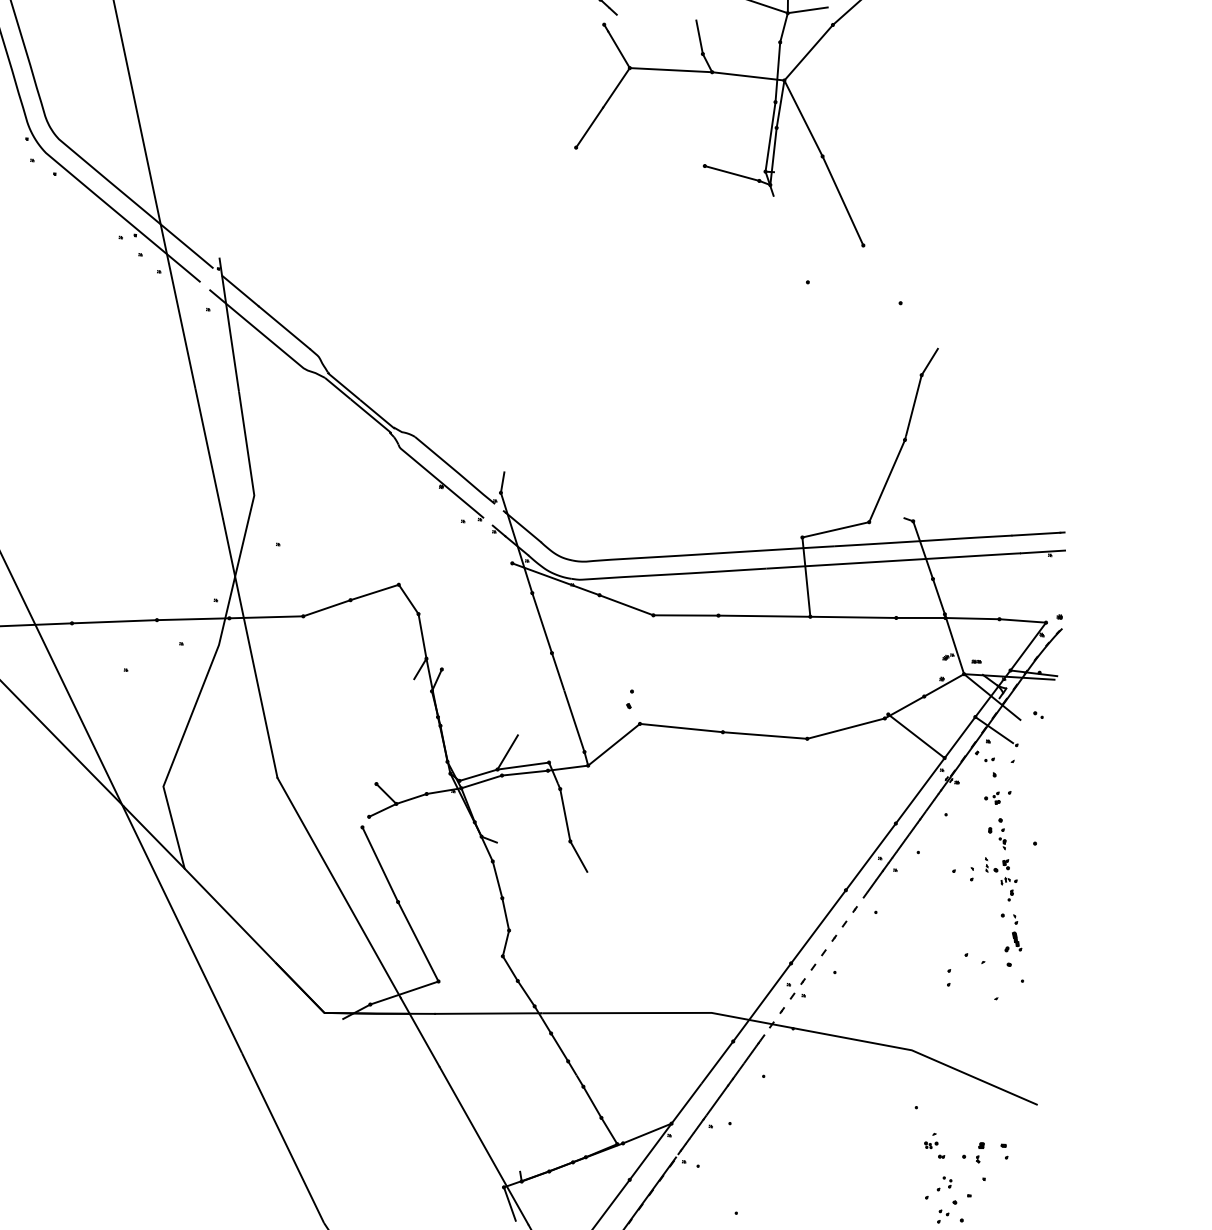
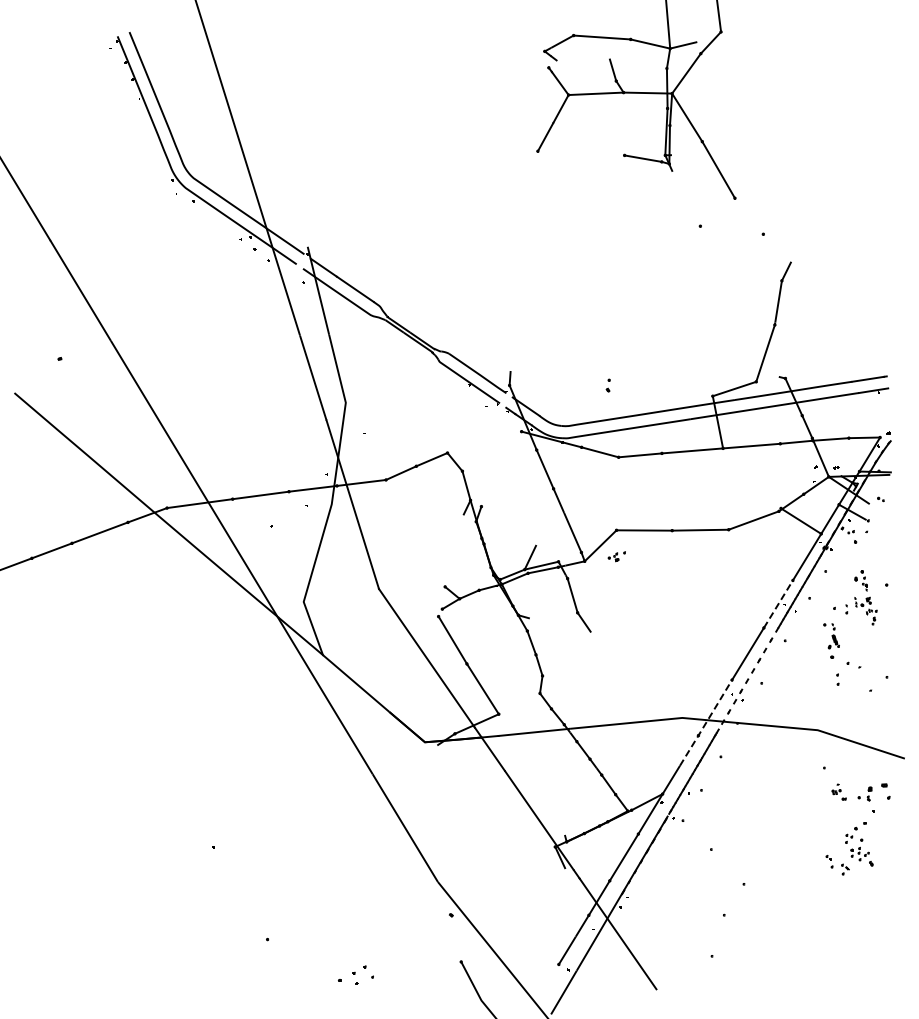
part: (628, 699) -> (607, 385), moved
part: (997, 797) -> (616, 556), moved
line: (870, 857) -> (778, 604), solid -> dashed
part: (1010, 939) -> (831, 640), moved
line: (745, 1024) -> (705, 723), solid -> dashed
part: (1004, 1151) -> (885, 791), size x1.6
part: (939, 1187) -> (844, 819), removed

